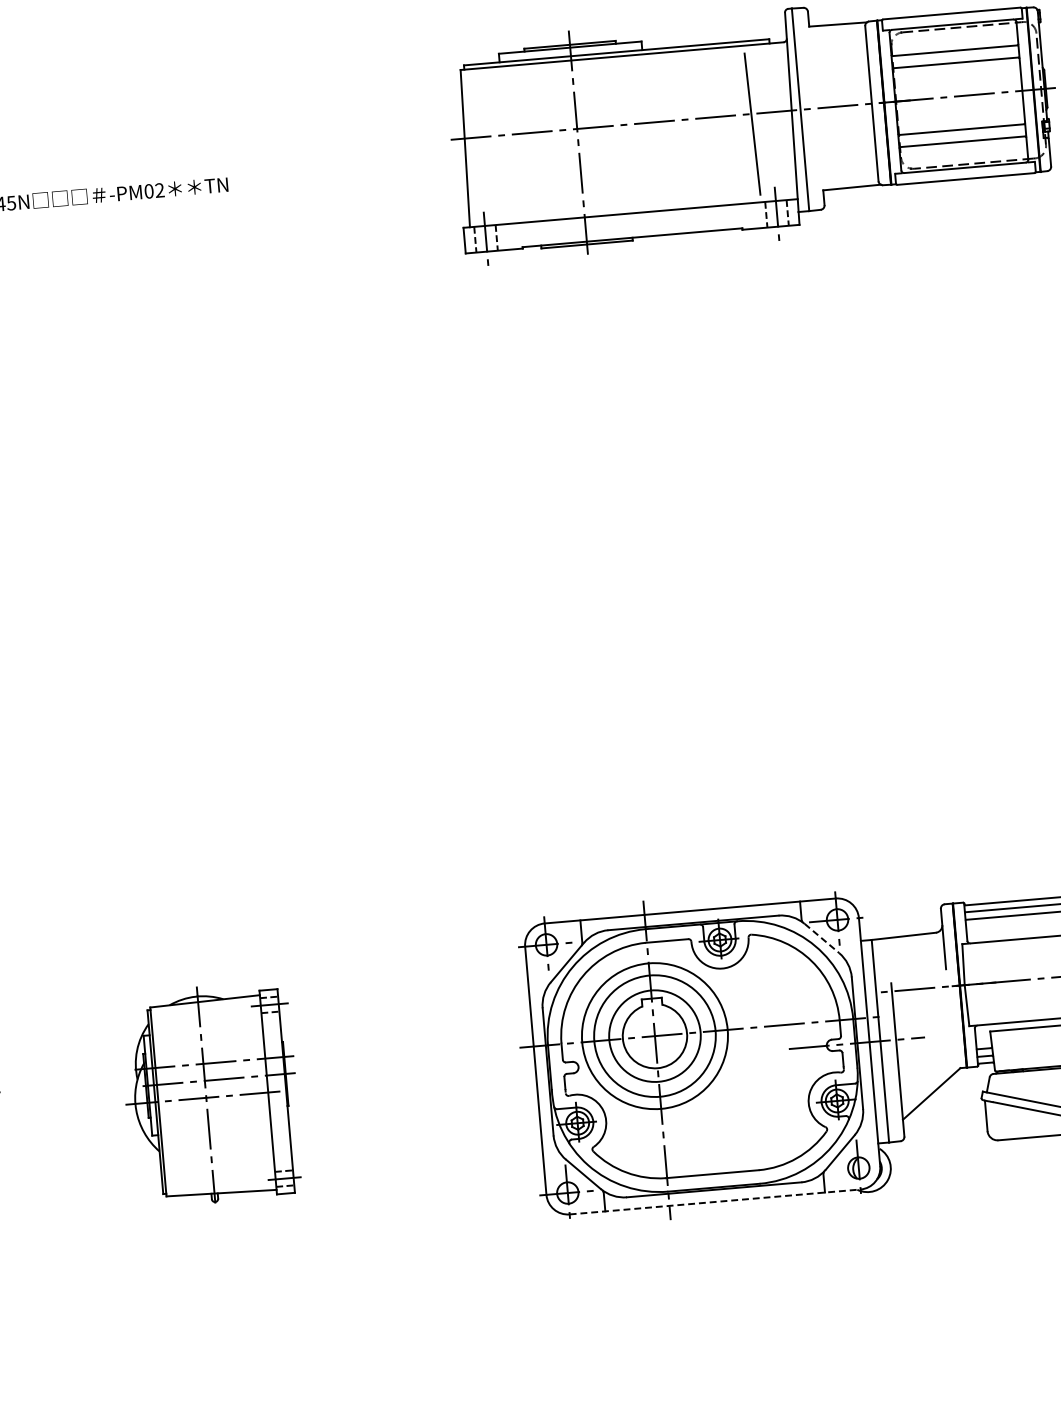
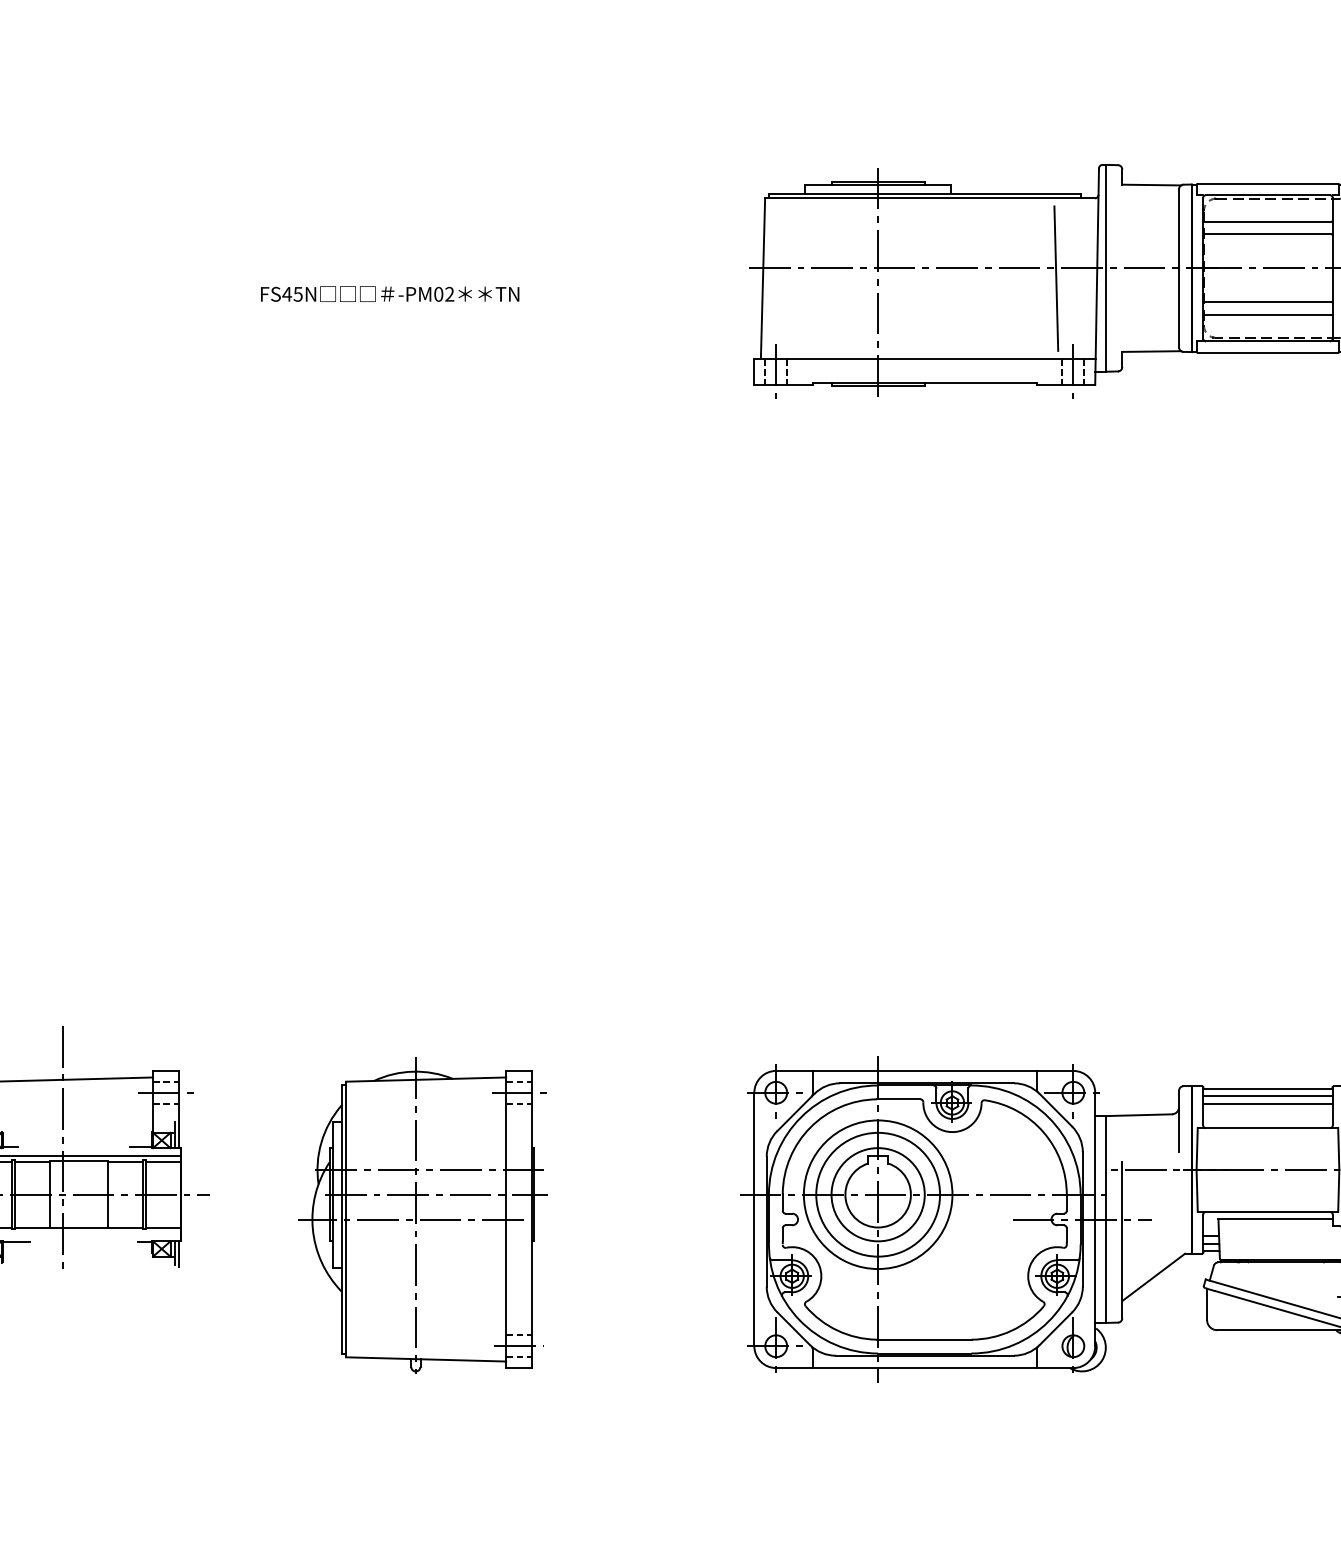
line: (822, 938) -> (1056, 1110), dashed -> solid
part: (210, 1094) -> (422, 1215), size x1.43
line: (714, 1202) -> (924, 1368), dashed -> solid

